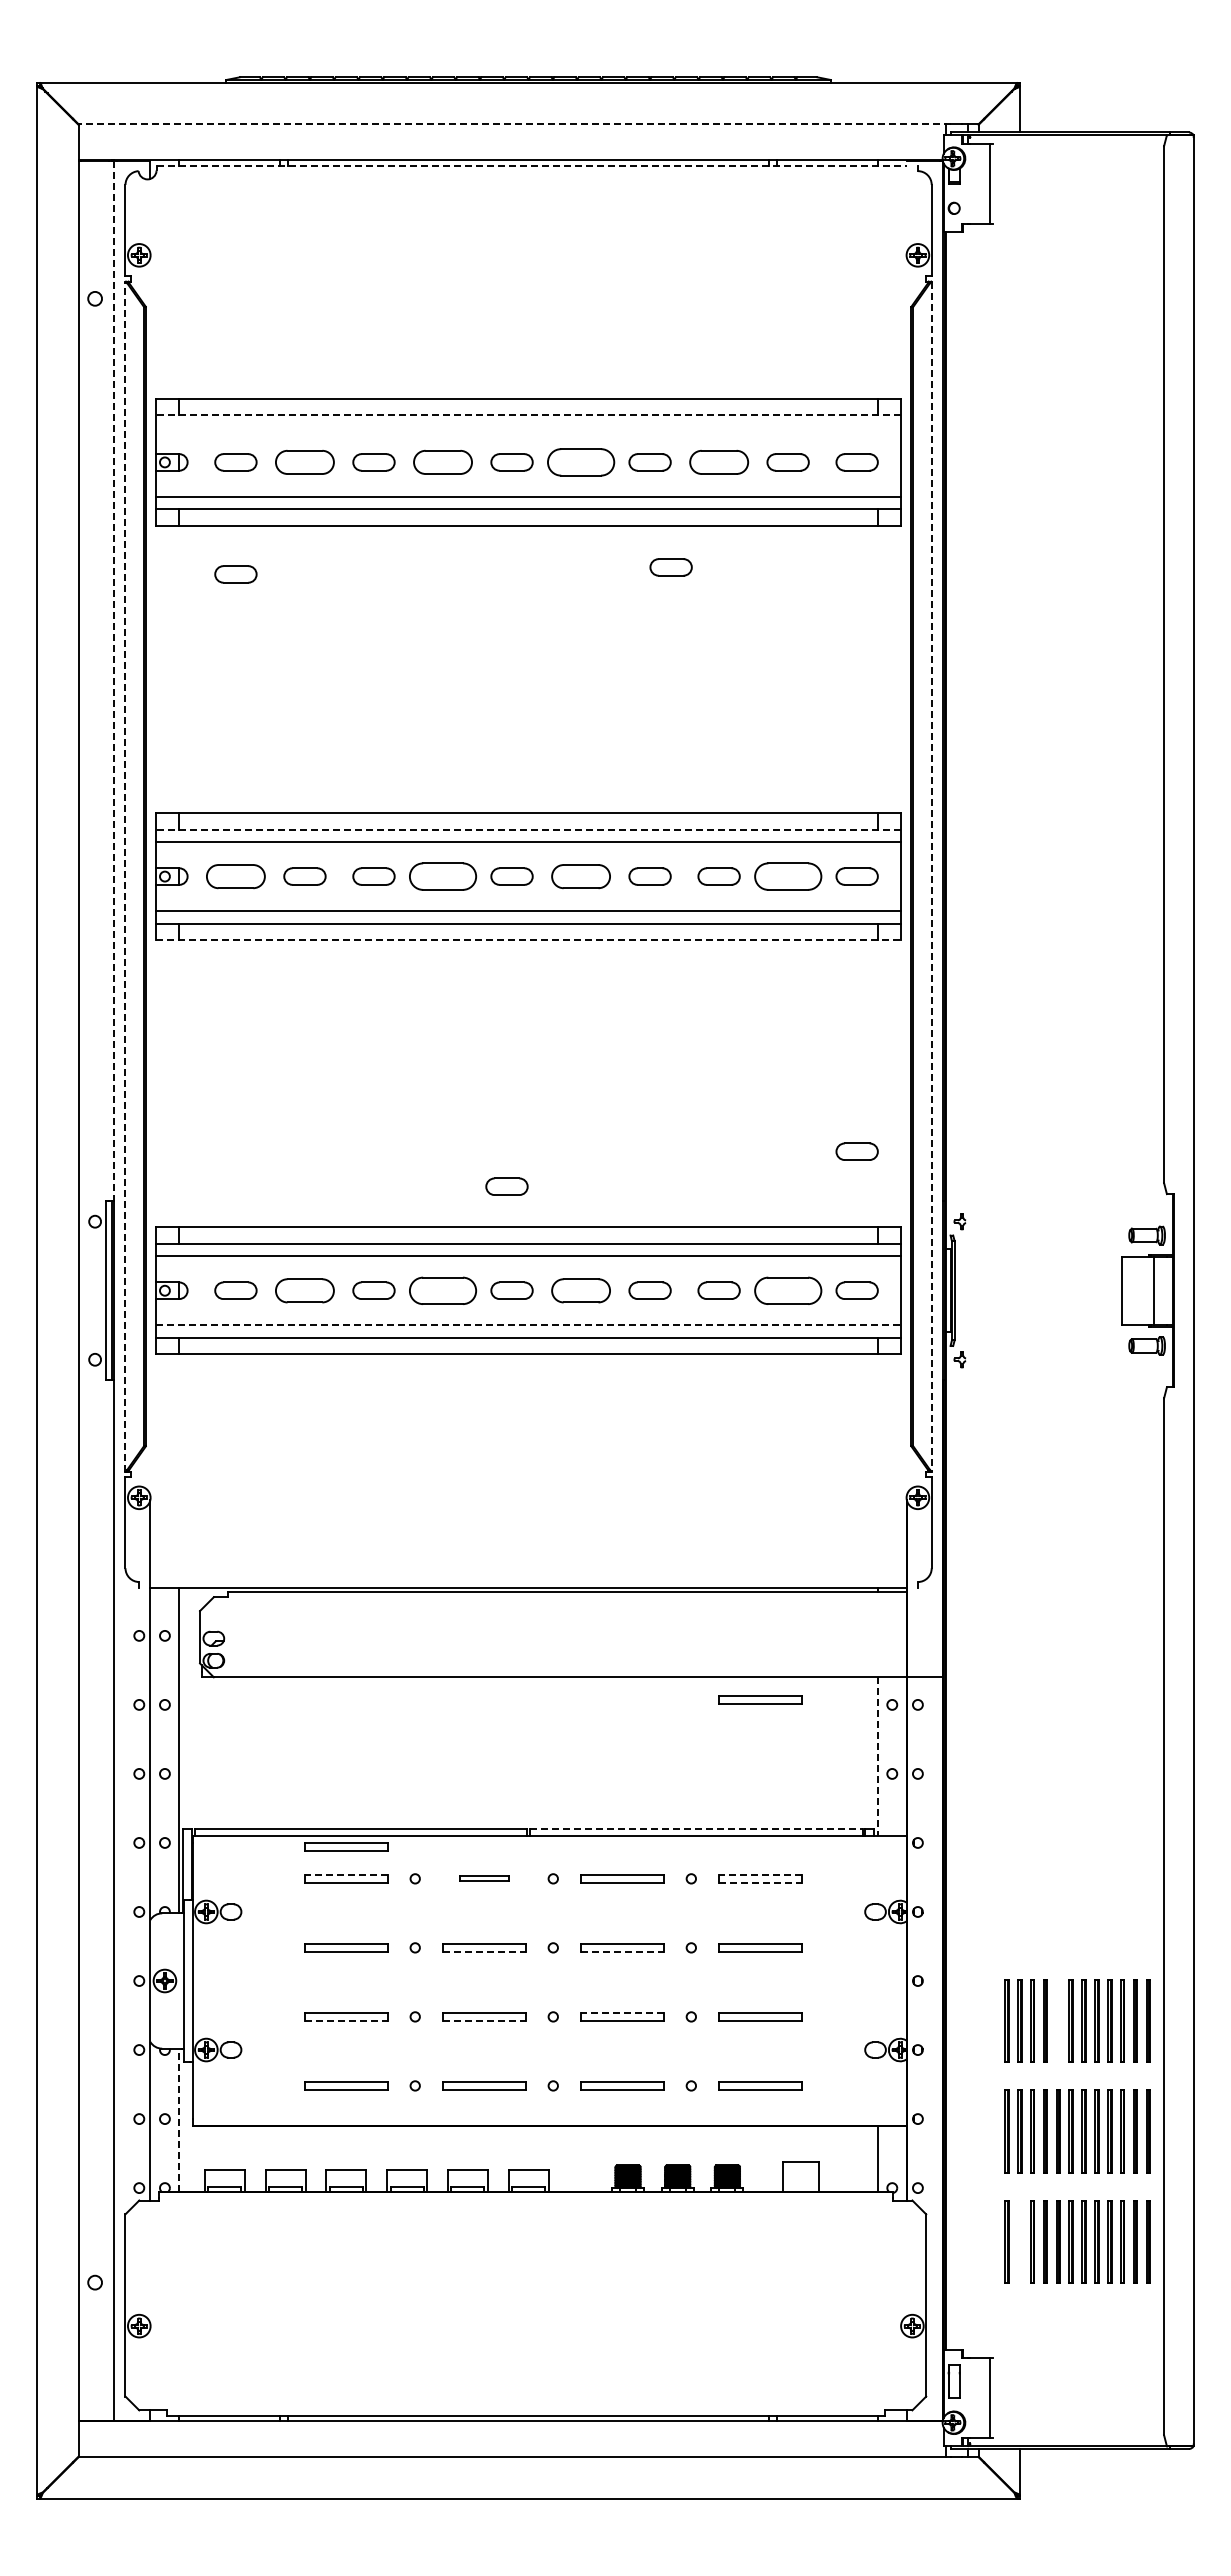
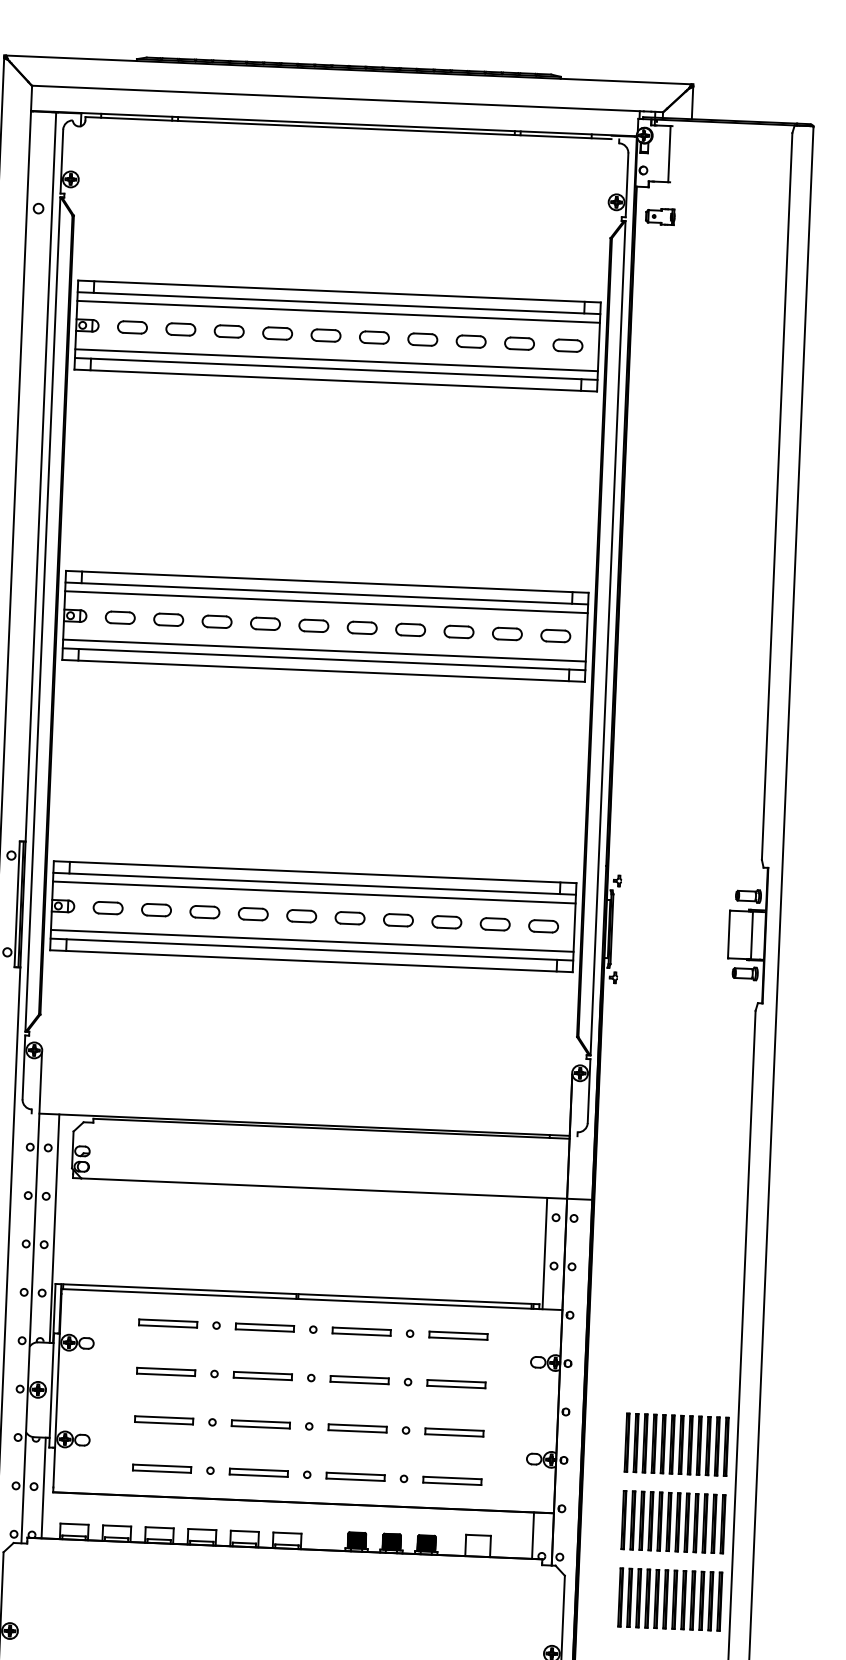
line: (514, 124) -> (337, 98), dashed -> solid
line: (532, 165) -> (349, 128), dashed -> solid
part: (980, 272) -> (659, 216), added
line: (528, 415) -> (338, 303), dashed -> solid
line: (528, 427) -> (338, 311), added
part: (304, 462) -> (180, 329), size x0.71
part: (442, 462) -> (277, 333), size x0.71
part: (580, 462) -> (374, 337), size x0.62
part: (718, 462) -> (470, 341), size x0.71
part: (670, 567) -> (434, 413), removed
part: (235, 574) -> (128, 406), removed
line: (114, 681) -> (40, 477), dashed -> solid
line: (528, 829) -> (326, 593), dashed -> solid
line: (125, 876) -> (42, 614), dashed -> solid
part: (235, 876) -> (120, 617), size x0.71
part: (442, 876) -> (265, 623), size x0.62
part: (580, 876) -> (361, 627), size x0.71
part: (787, 876) -> (506, 633), size x0.62
line: (931, 877) -> (607, 638), dashed -> solid
line: (528, 940) -> (323, 671), dashed -> solid
part: (856, 1151) -> (547, 828), removed
part: (506, 1186) -> (300, 842), removed
part: (304, 1290) -> (156, 909), size x0.71
part: (442, 1290) -> (252, 913), size x0.62
part: (580, 1290) -> (349, 918), size x0.71
part: (787, 1290) -> (494, 924), size x0.62
line: (528, 1325) -> (312, 941), dashed -> solid
part: (760, 1699) -> (463, 1210), removed
line: (878, 1757) -> (544, 1254), dashed -> solid
line: (696, 1829) -> (415, 1299), dashed -> solid
part: (346, 1846) -> (169, 1300), removed
line: (345, 1874) -> (167, 1320), dashed -> solid
line: (759, 1874) -> (458, 1332), dashed -> solid
part: (484, 1878) -> (265, 1327), size x1.67
line: (760, 1883) -> (458, 1339), dashed -> solid
line: (484, 1952) -> (262, 1379), dashed -> solid
line: (622, 1952) -> (359, 1383), dashed -> solid
line: (621, 2012) -> (357, 1425), dashed -> solid
line: (1058, 2020) -> (663, 1443), added
line: (346, 2021) -> (164, 1423), dashed -> solid
line: (484, 2021) -> (260, 1427), dashed -> solid
line: (178, 2120) -> (43, 1488), dashed -> solid
part: (1019, 2241) -> (629, 1597), added

